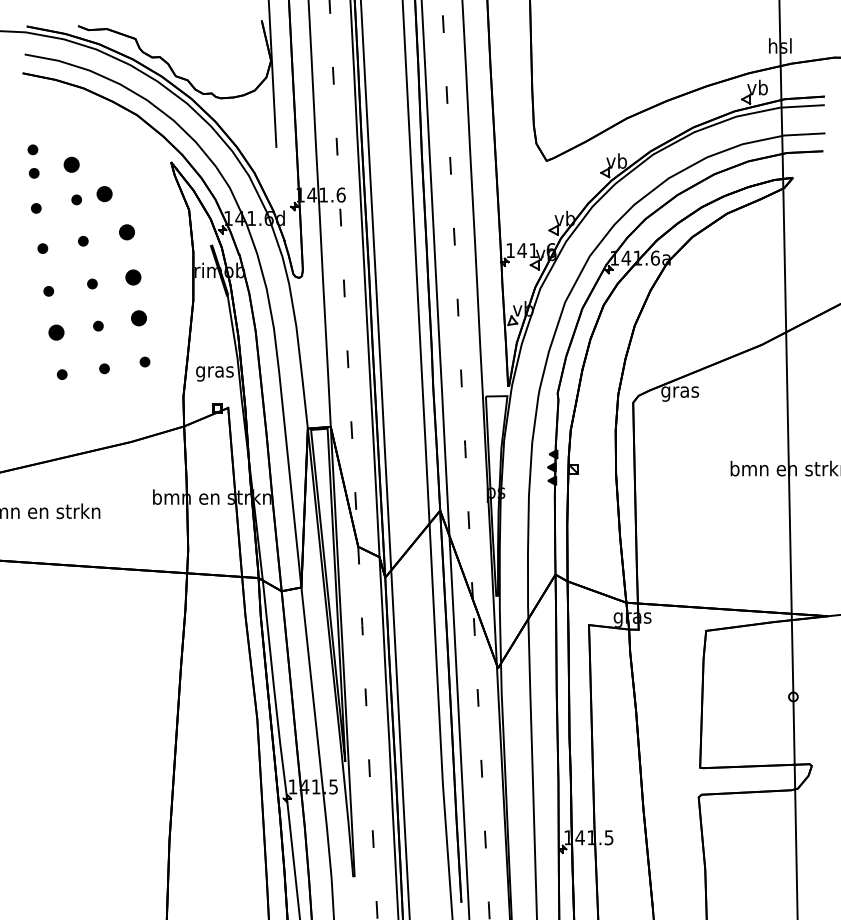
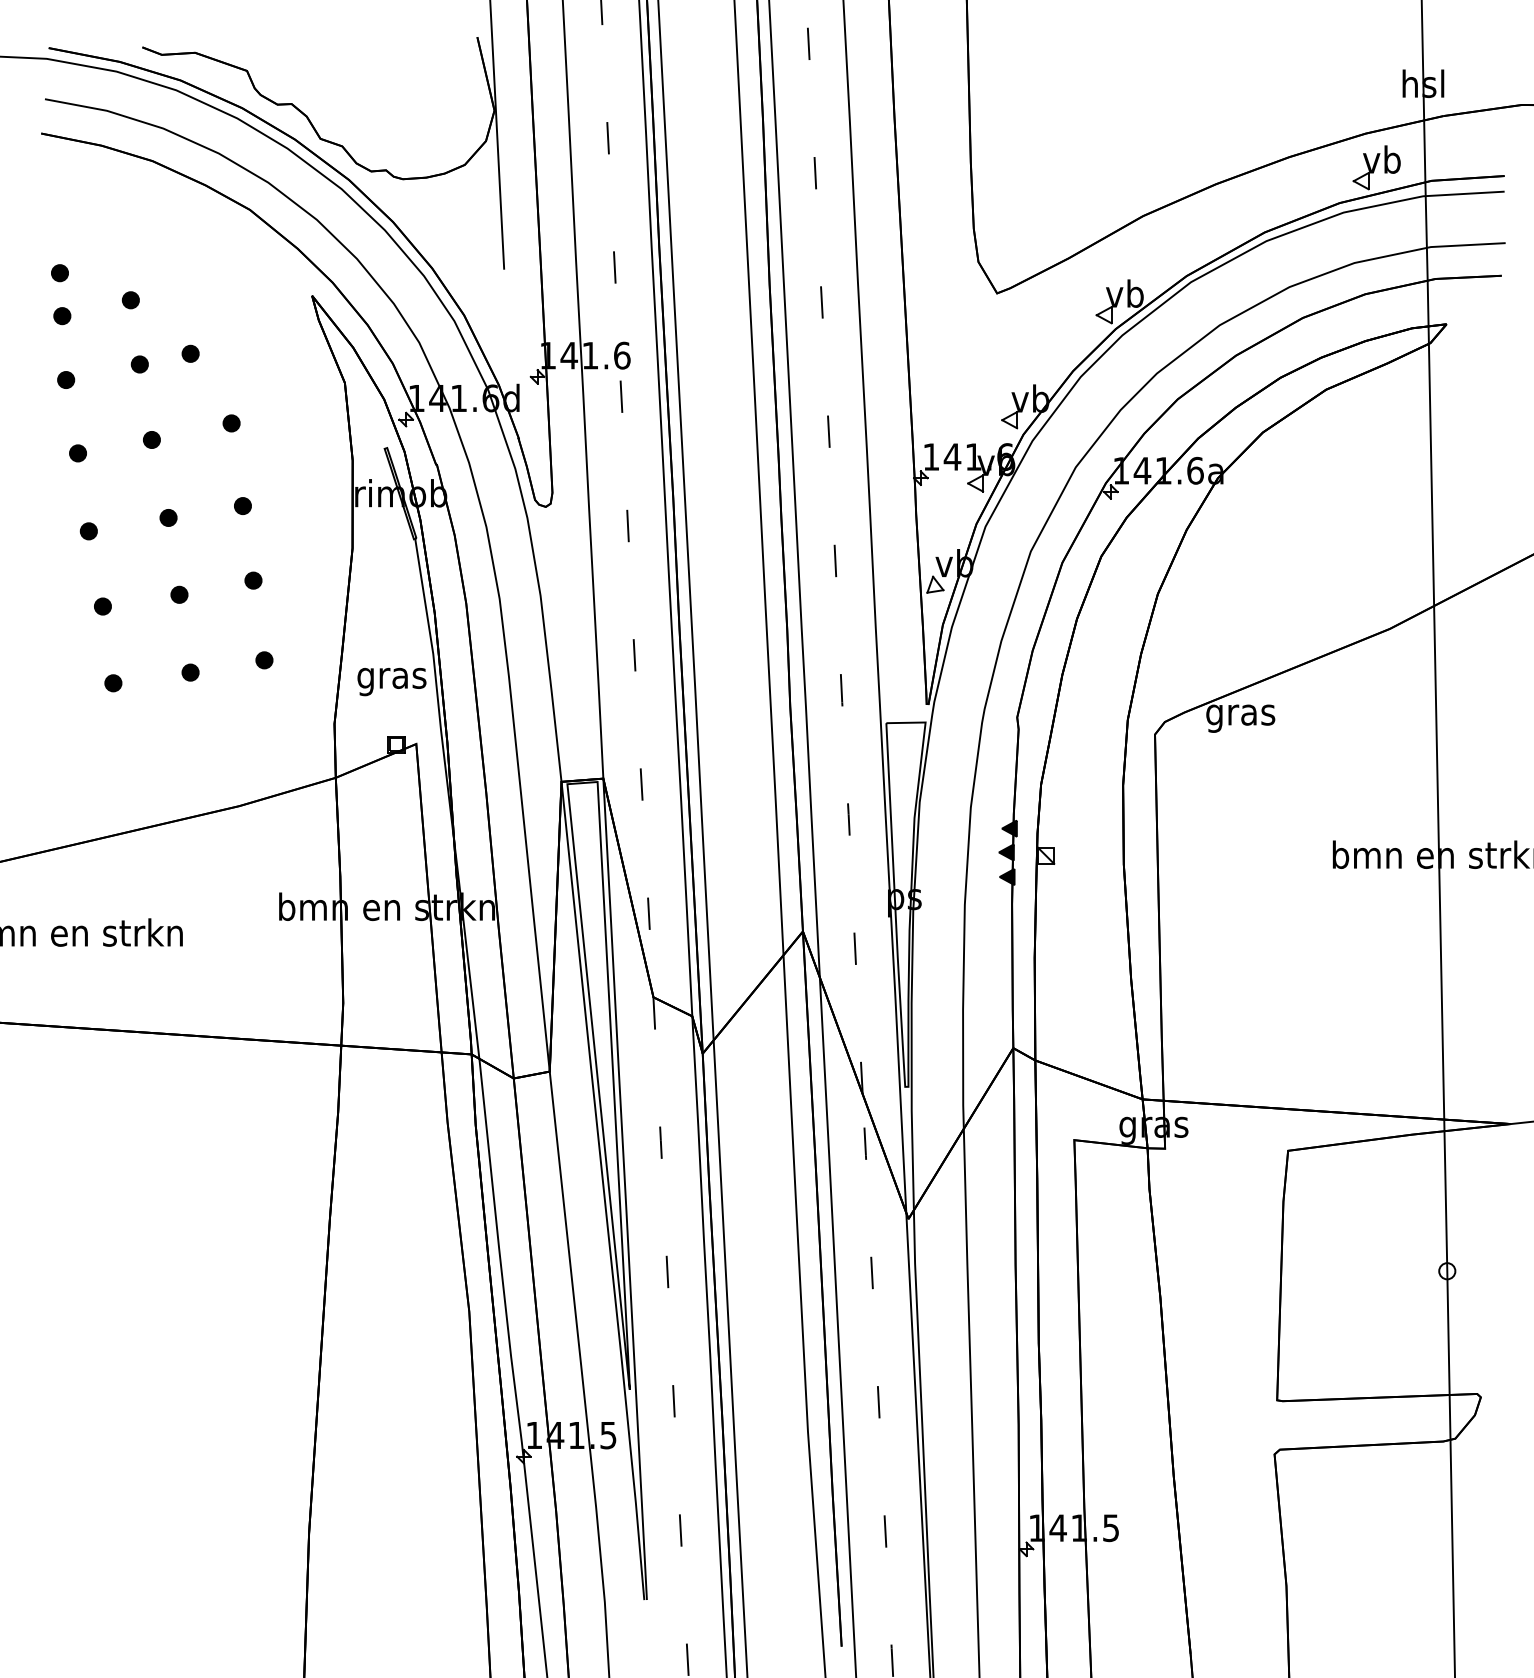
part: (71, 164) -> (130, 299), size x0.62
part: (104, 193) -> (190, 352), size x0.62
part: (126, 231) -> (230, 422), size x0.62
part: (132, 277) -> (241, 506), size x0.62
part: (138, 318) -> (252, 580), size x0.62
part: (56, 332) -> (102, 606), size x0.62

